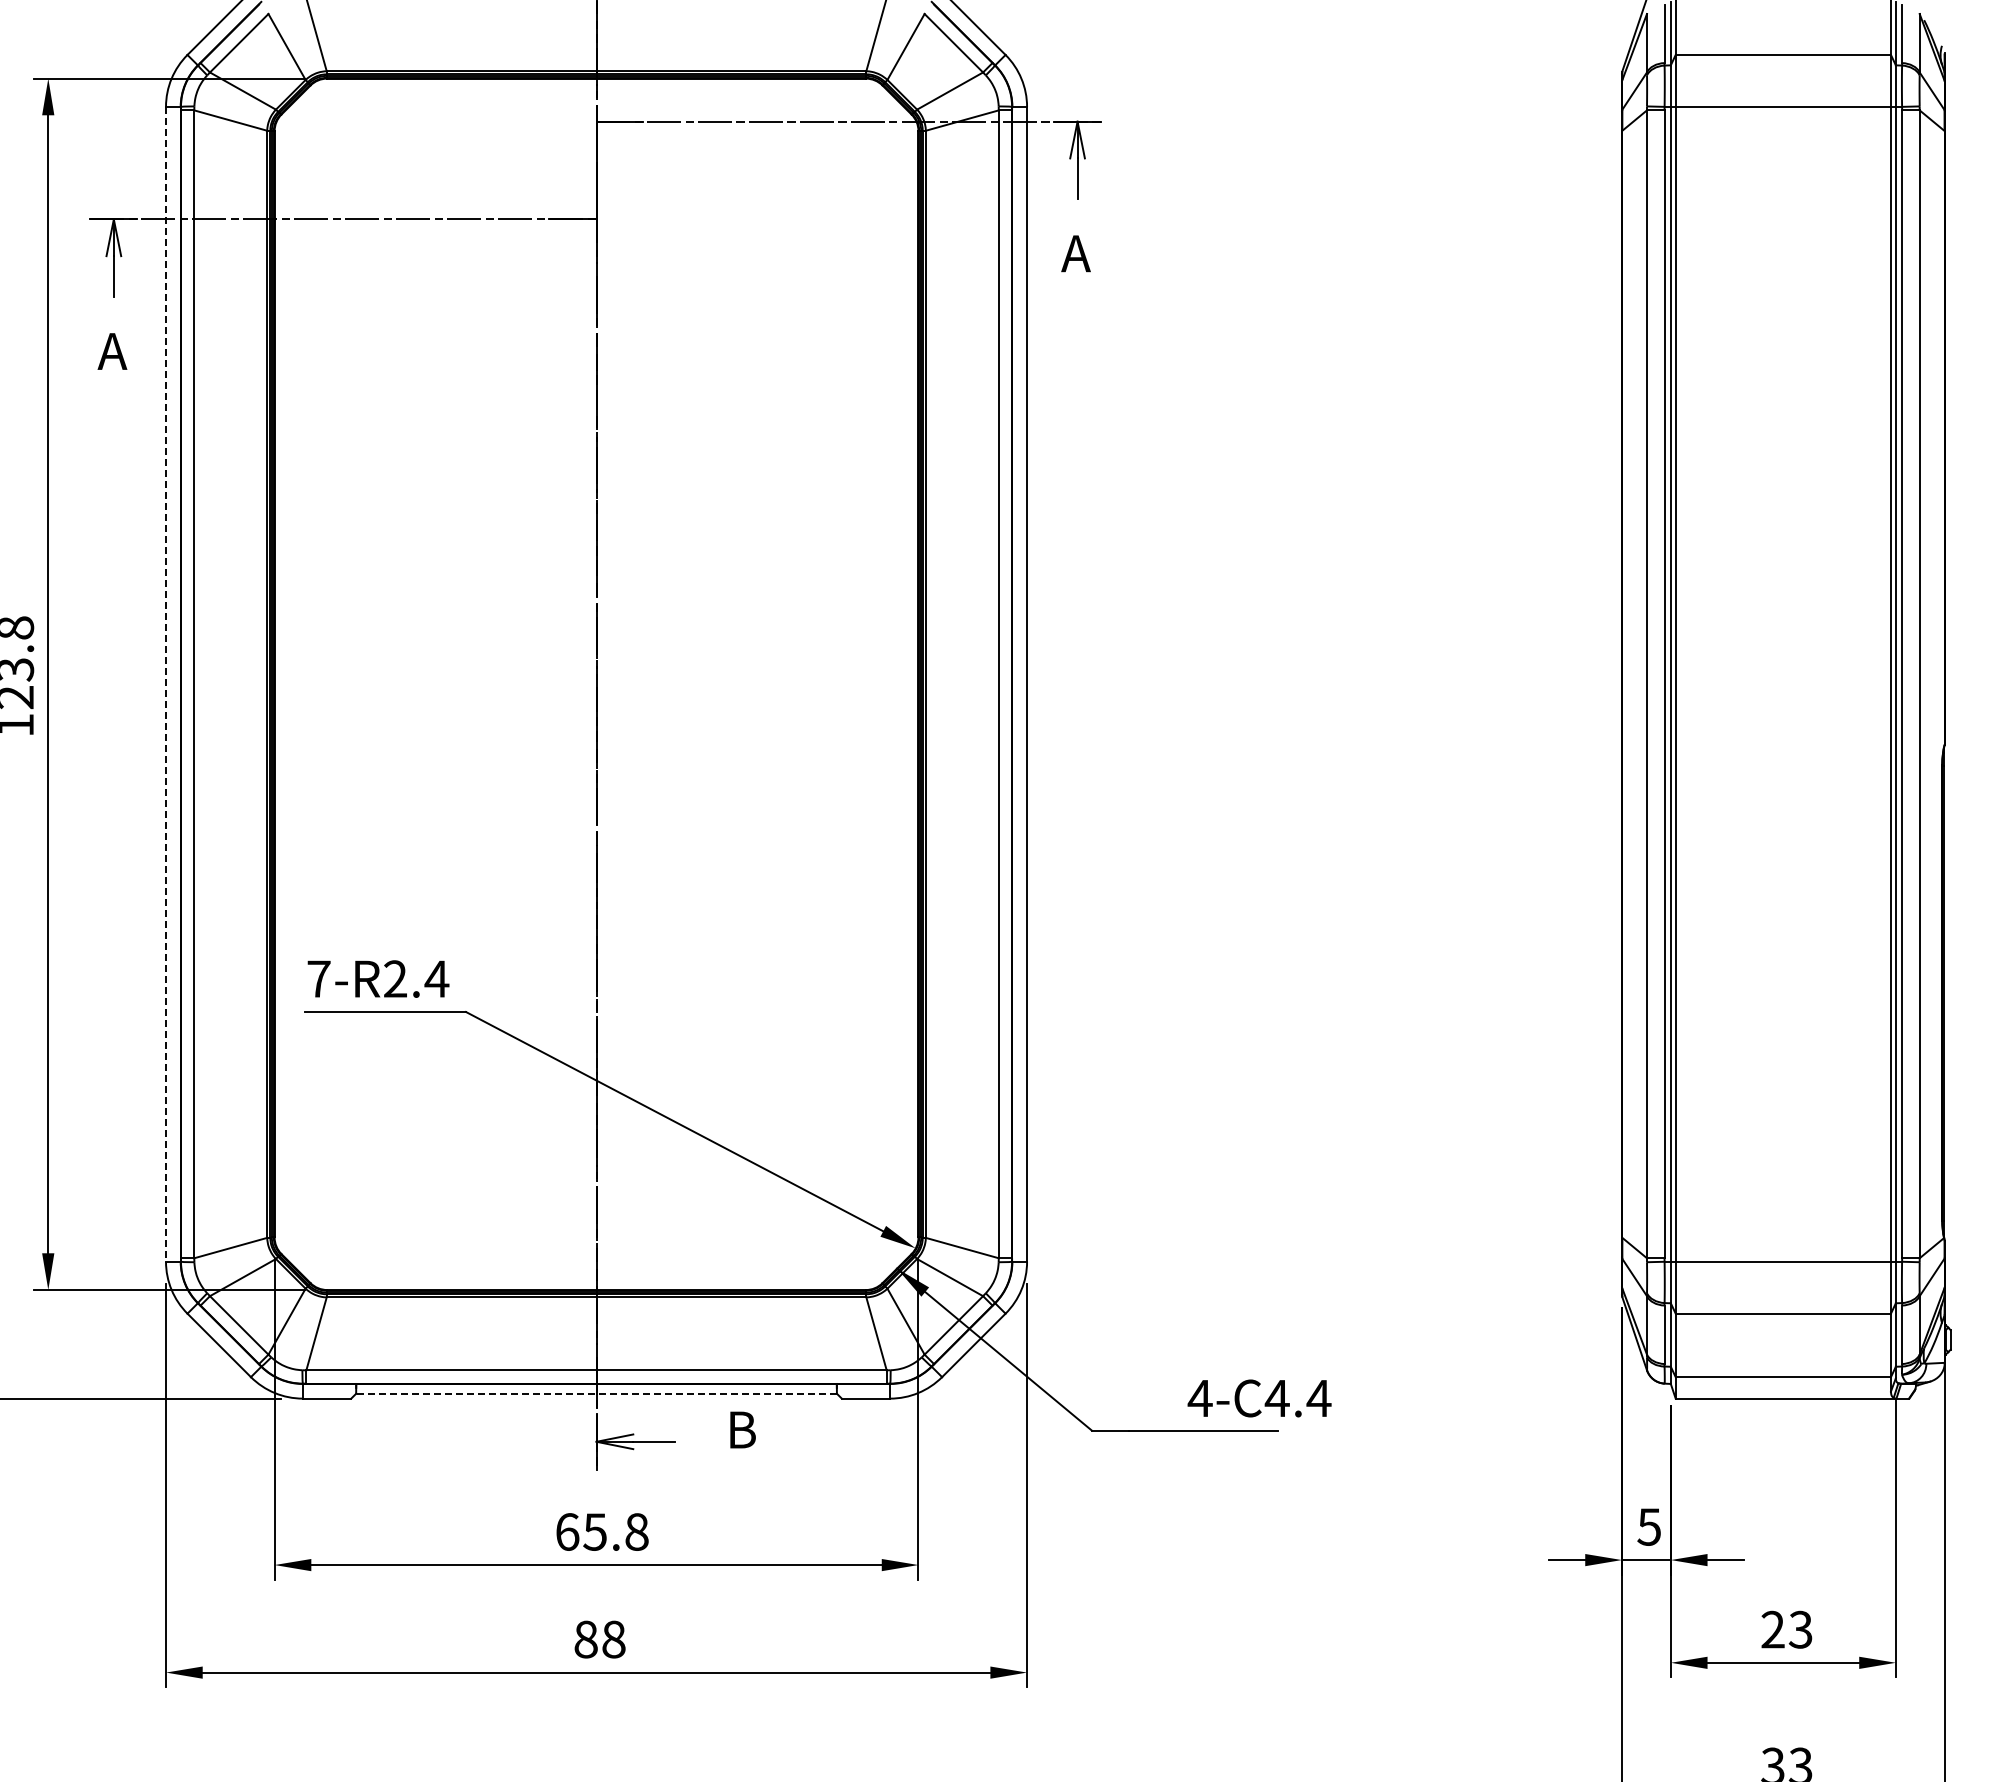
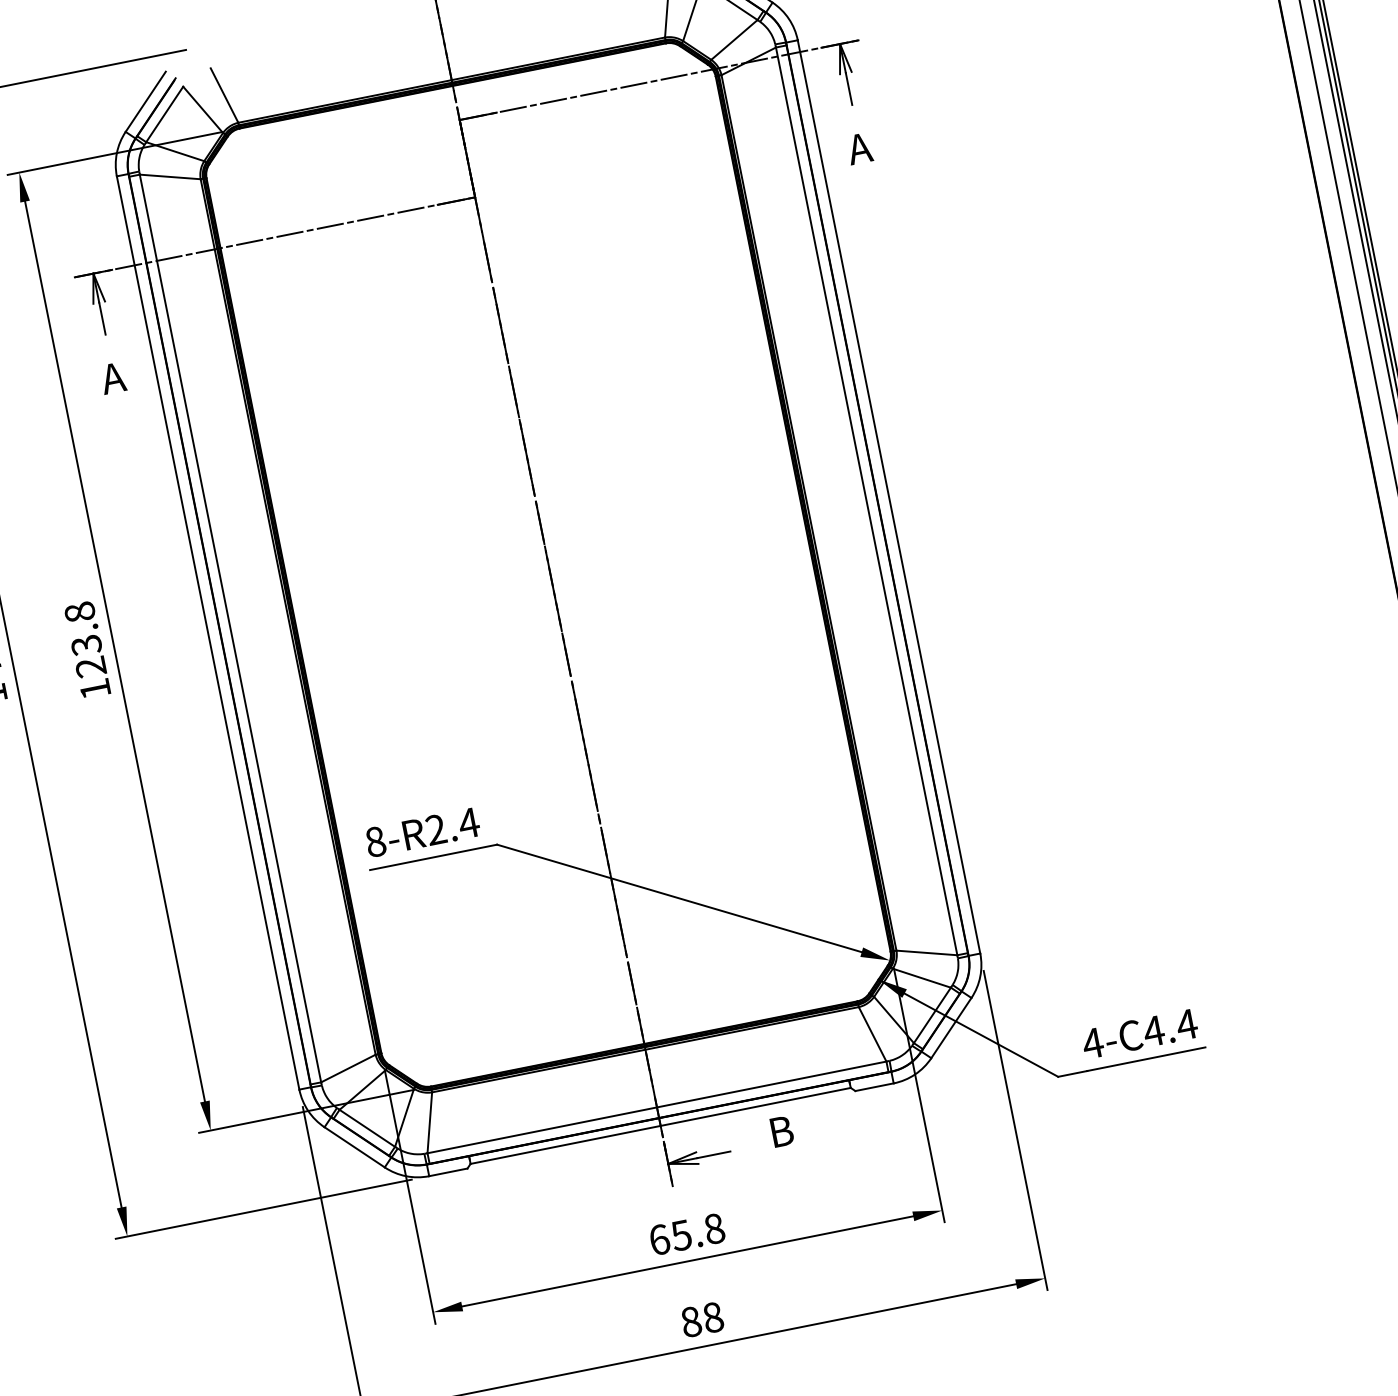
line: (166, 684) -> (208, 633), dashed -> solid
text: (318, 978) -> (375, 841), 7-R2.4 -> 8-R2.4
line: (596, 1393) -> (660, 1125), dashed -> solid
text: (1259, 1398) -> (1139, 1034), moved

